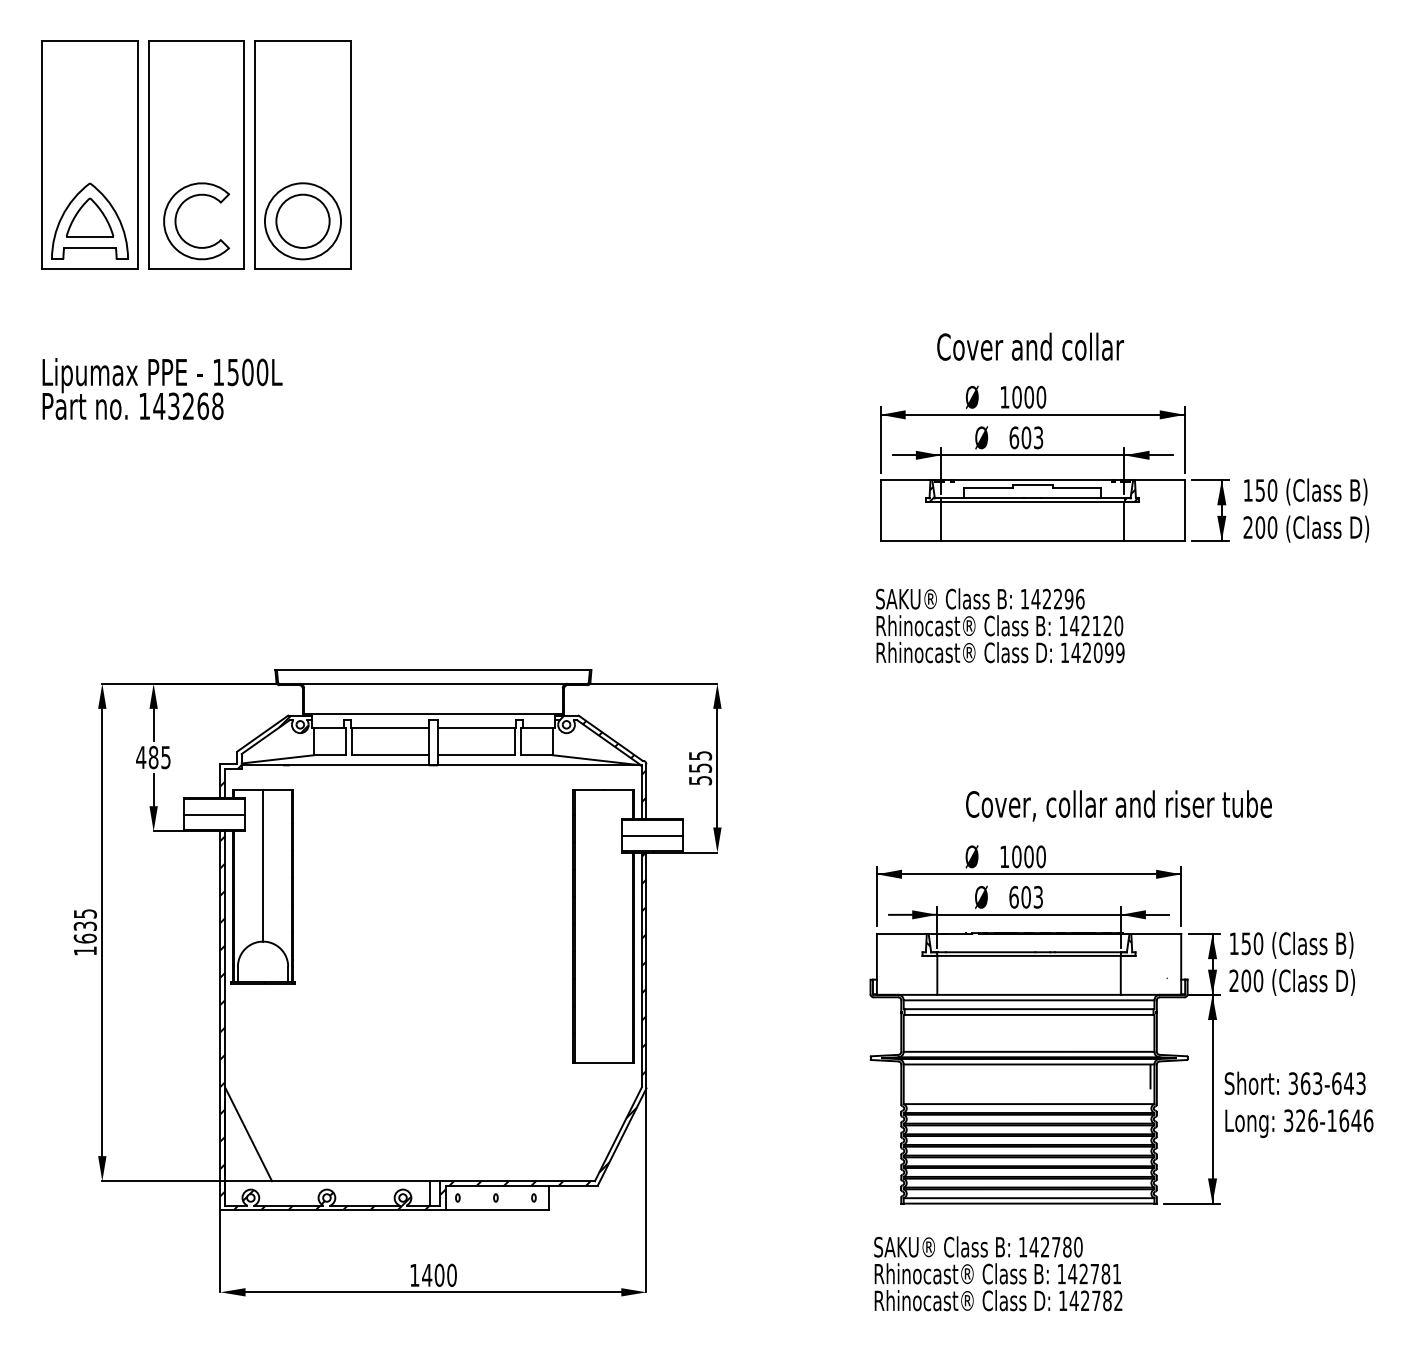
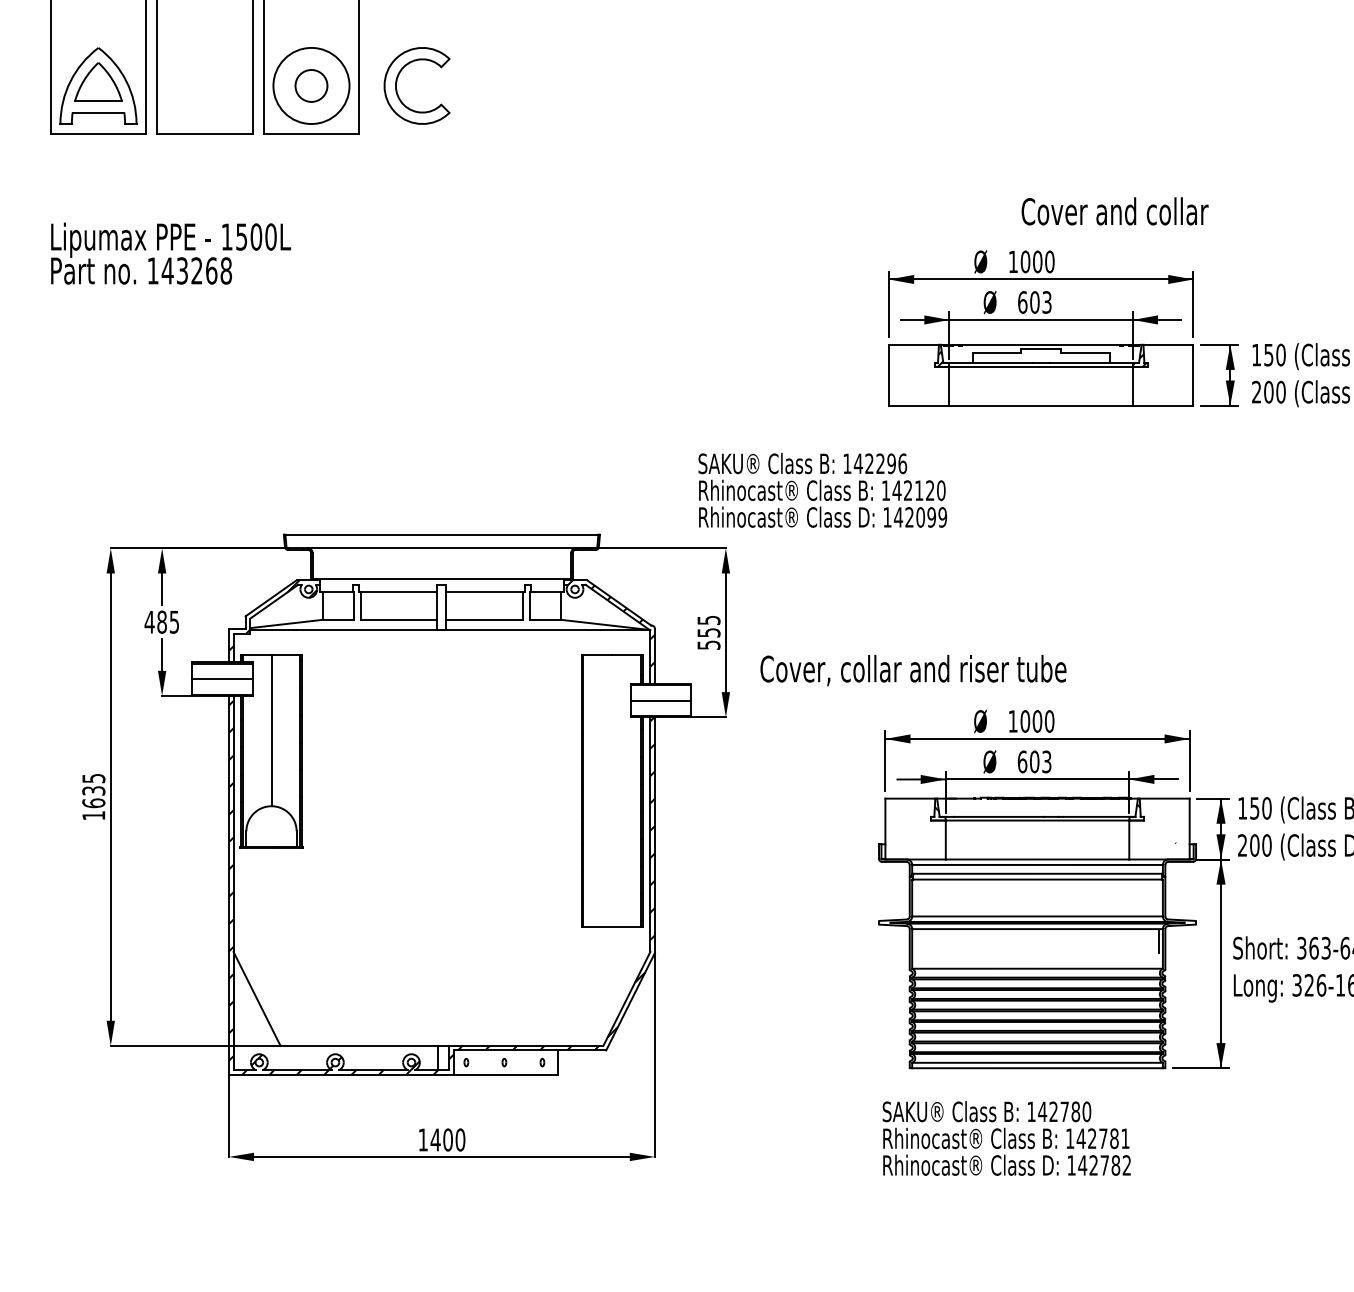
part: (177, 215) -> (397, 80), moved
circle: (302, 220) -> (310, 85), size x0.6
text: (1030, 346) -> (1114, 211), moved
text: (1000, 625) -> (822, 490), moved
text: (1118, 805) -> (912, 670), moved

